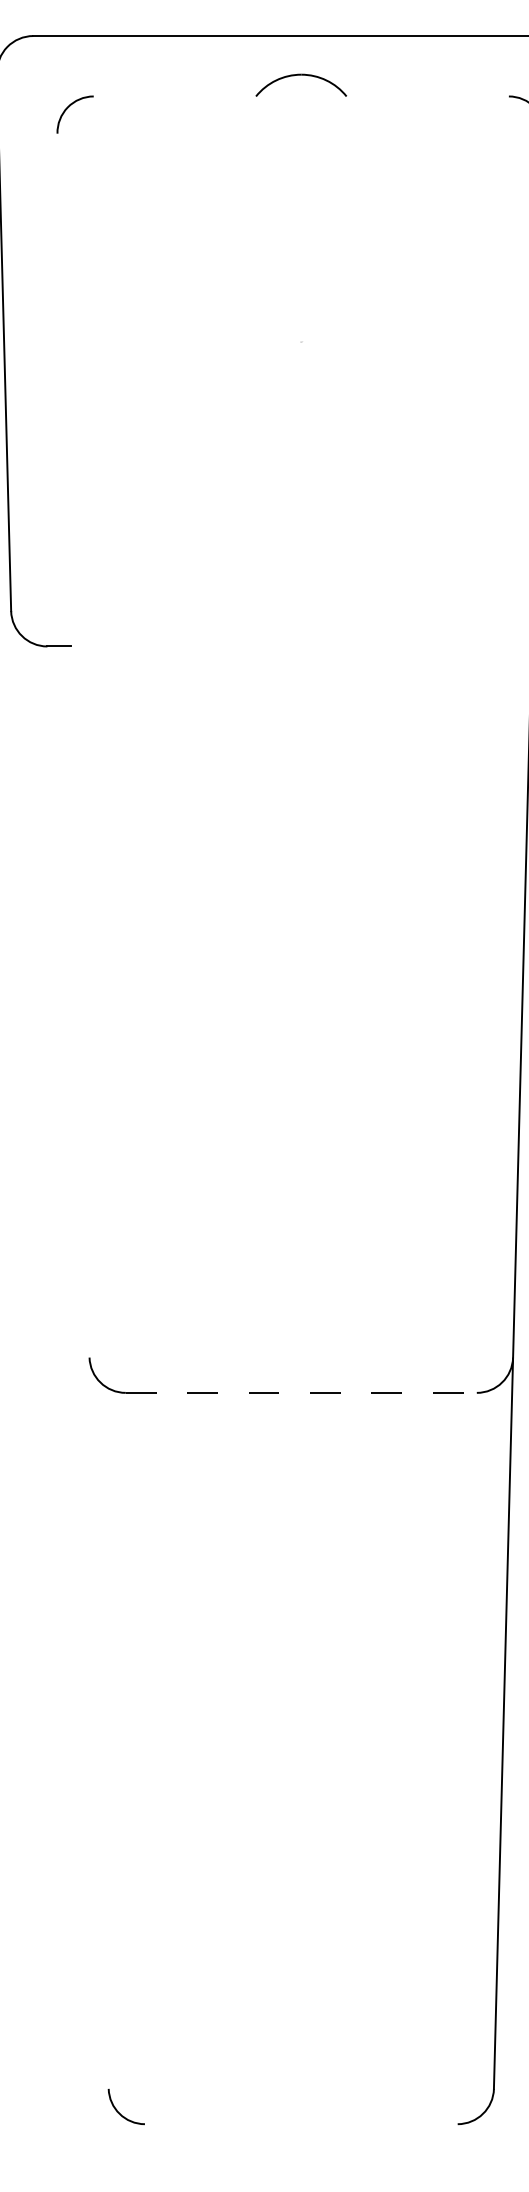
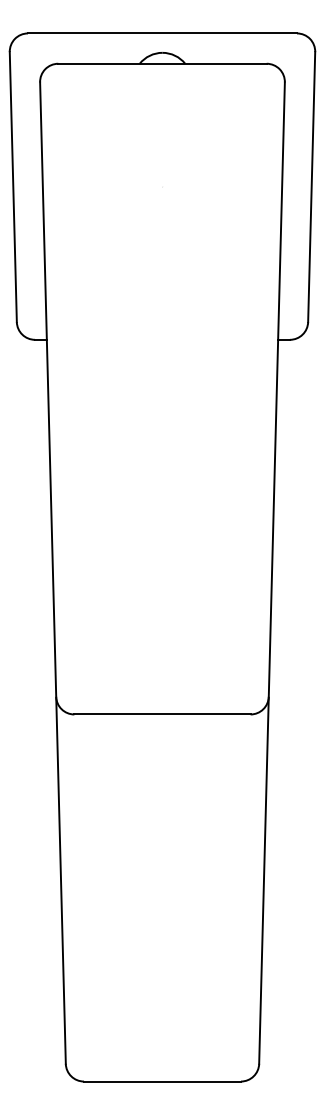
line: (301, 95) -> (162, 63), added
line: (82, 1110) -> (52, 572), added
line: (301, 1392) -> (162, 714), dashed -> solid
line: (301, 2124) -> (162, 1081), added

